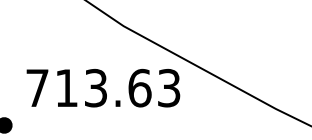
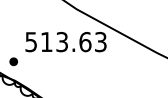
text: (36, 88) -> (30, 42), 713.63 -> 513.63

